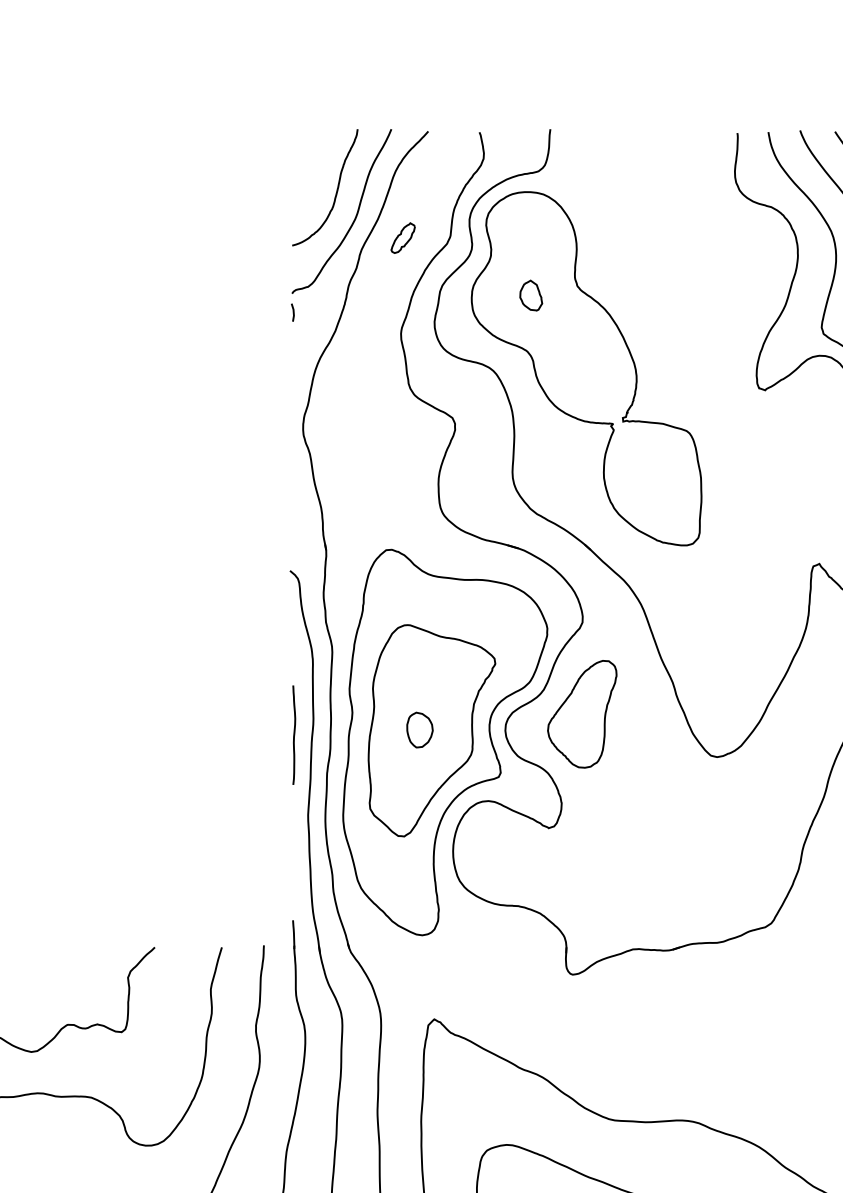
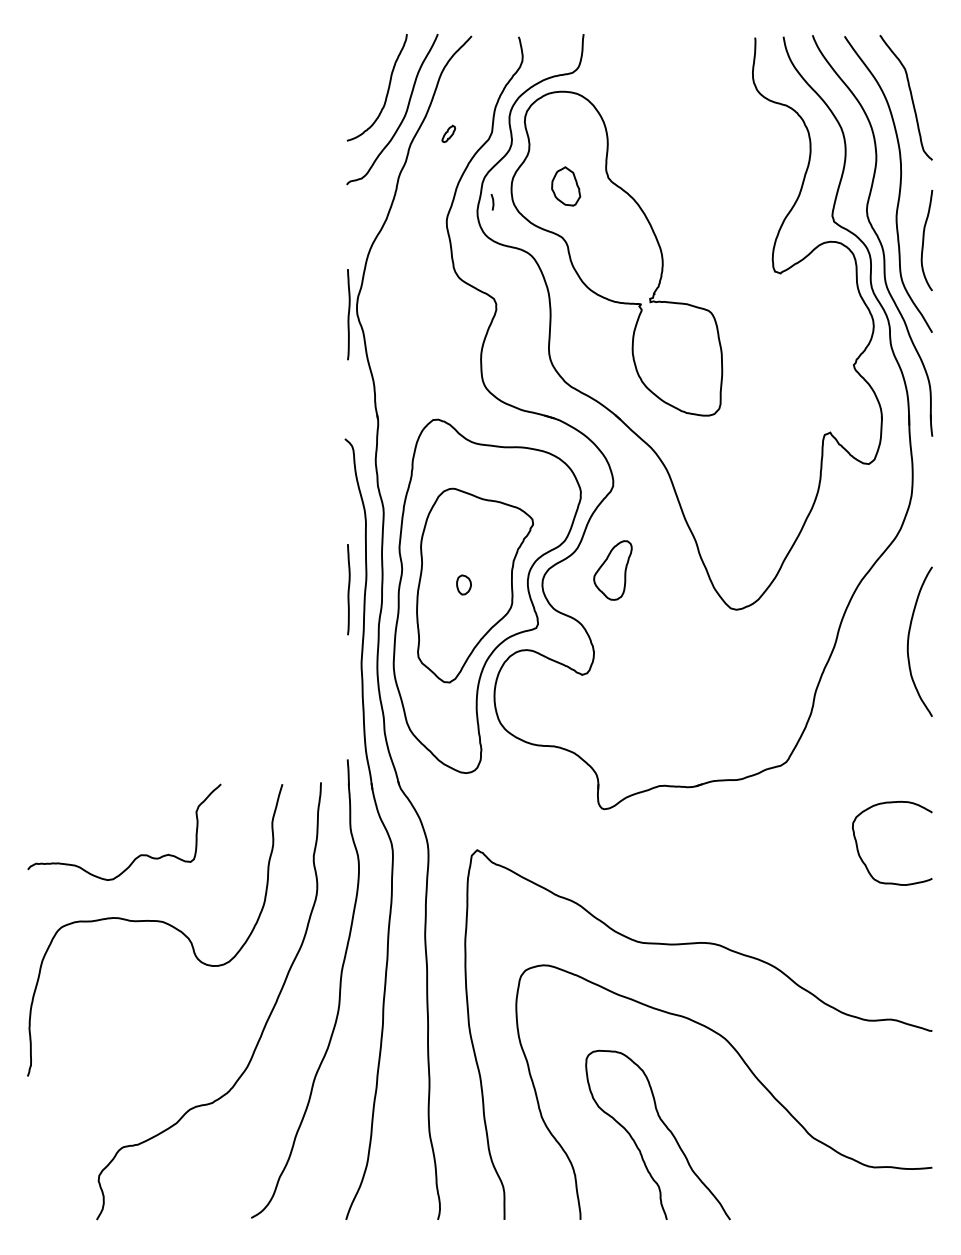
part: (402, 237) -> (448, 133), size x0.6
part: (530, 295) -> (565, 186), size x1.4
line: (292, 312) -> (492, 202), moved
line: (293, 435) -> (348, 314), added
part: (581, 714) -> (612, 570), size x0.6
part: (419, 729) -> (463, 584), size x0.6

